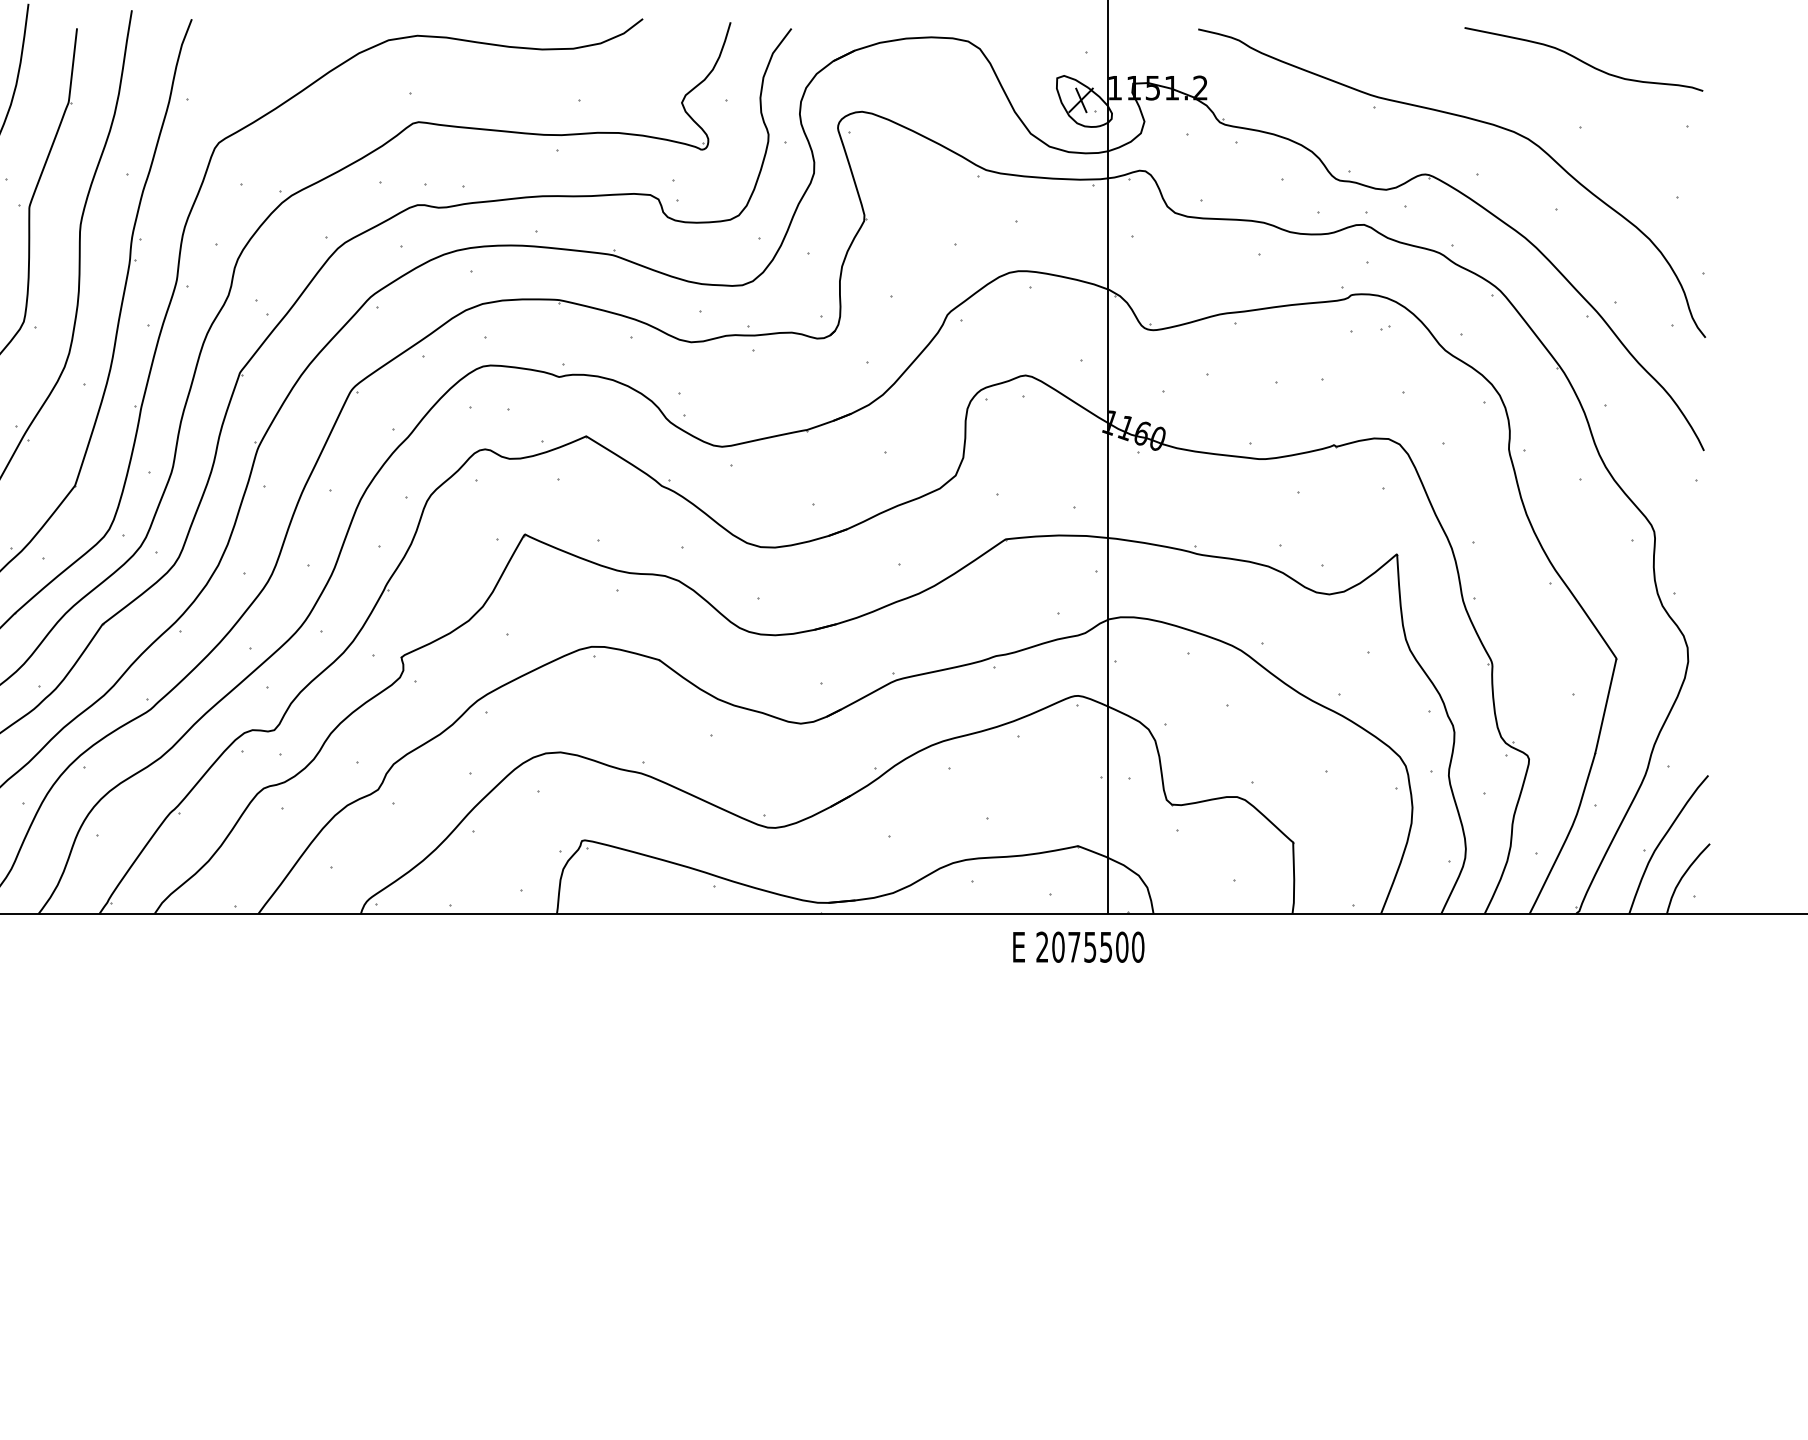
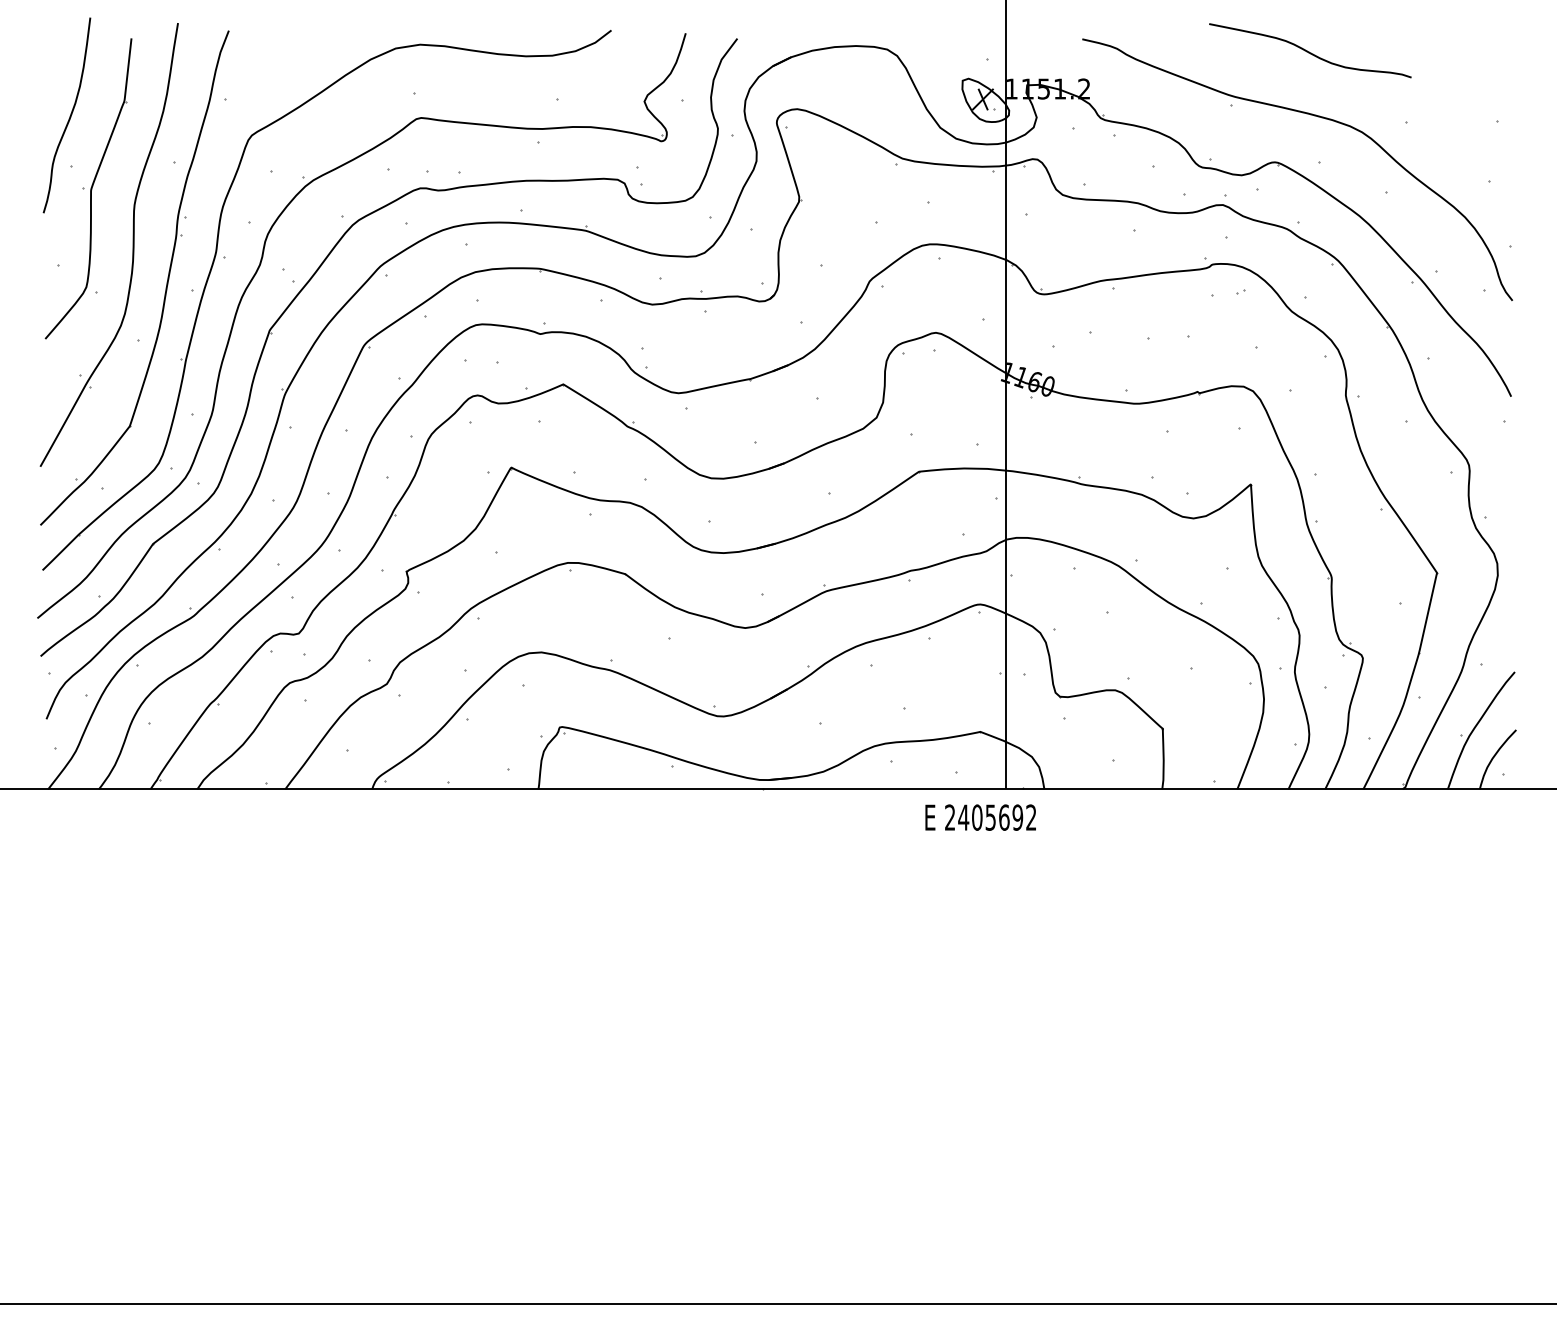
curve: (1582, 60) -> (1309, 51), moved
text: (1098, 947) -> (997, 817), 2075500 -> 2405692

